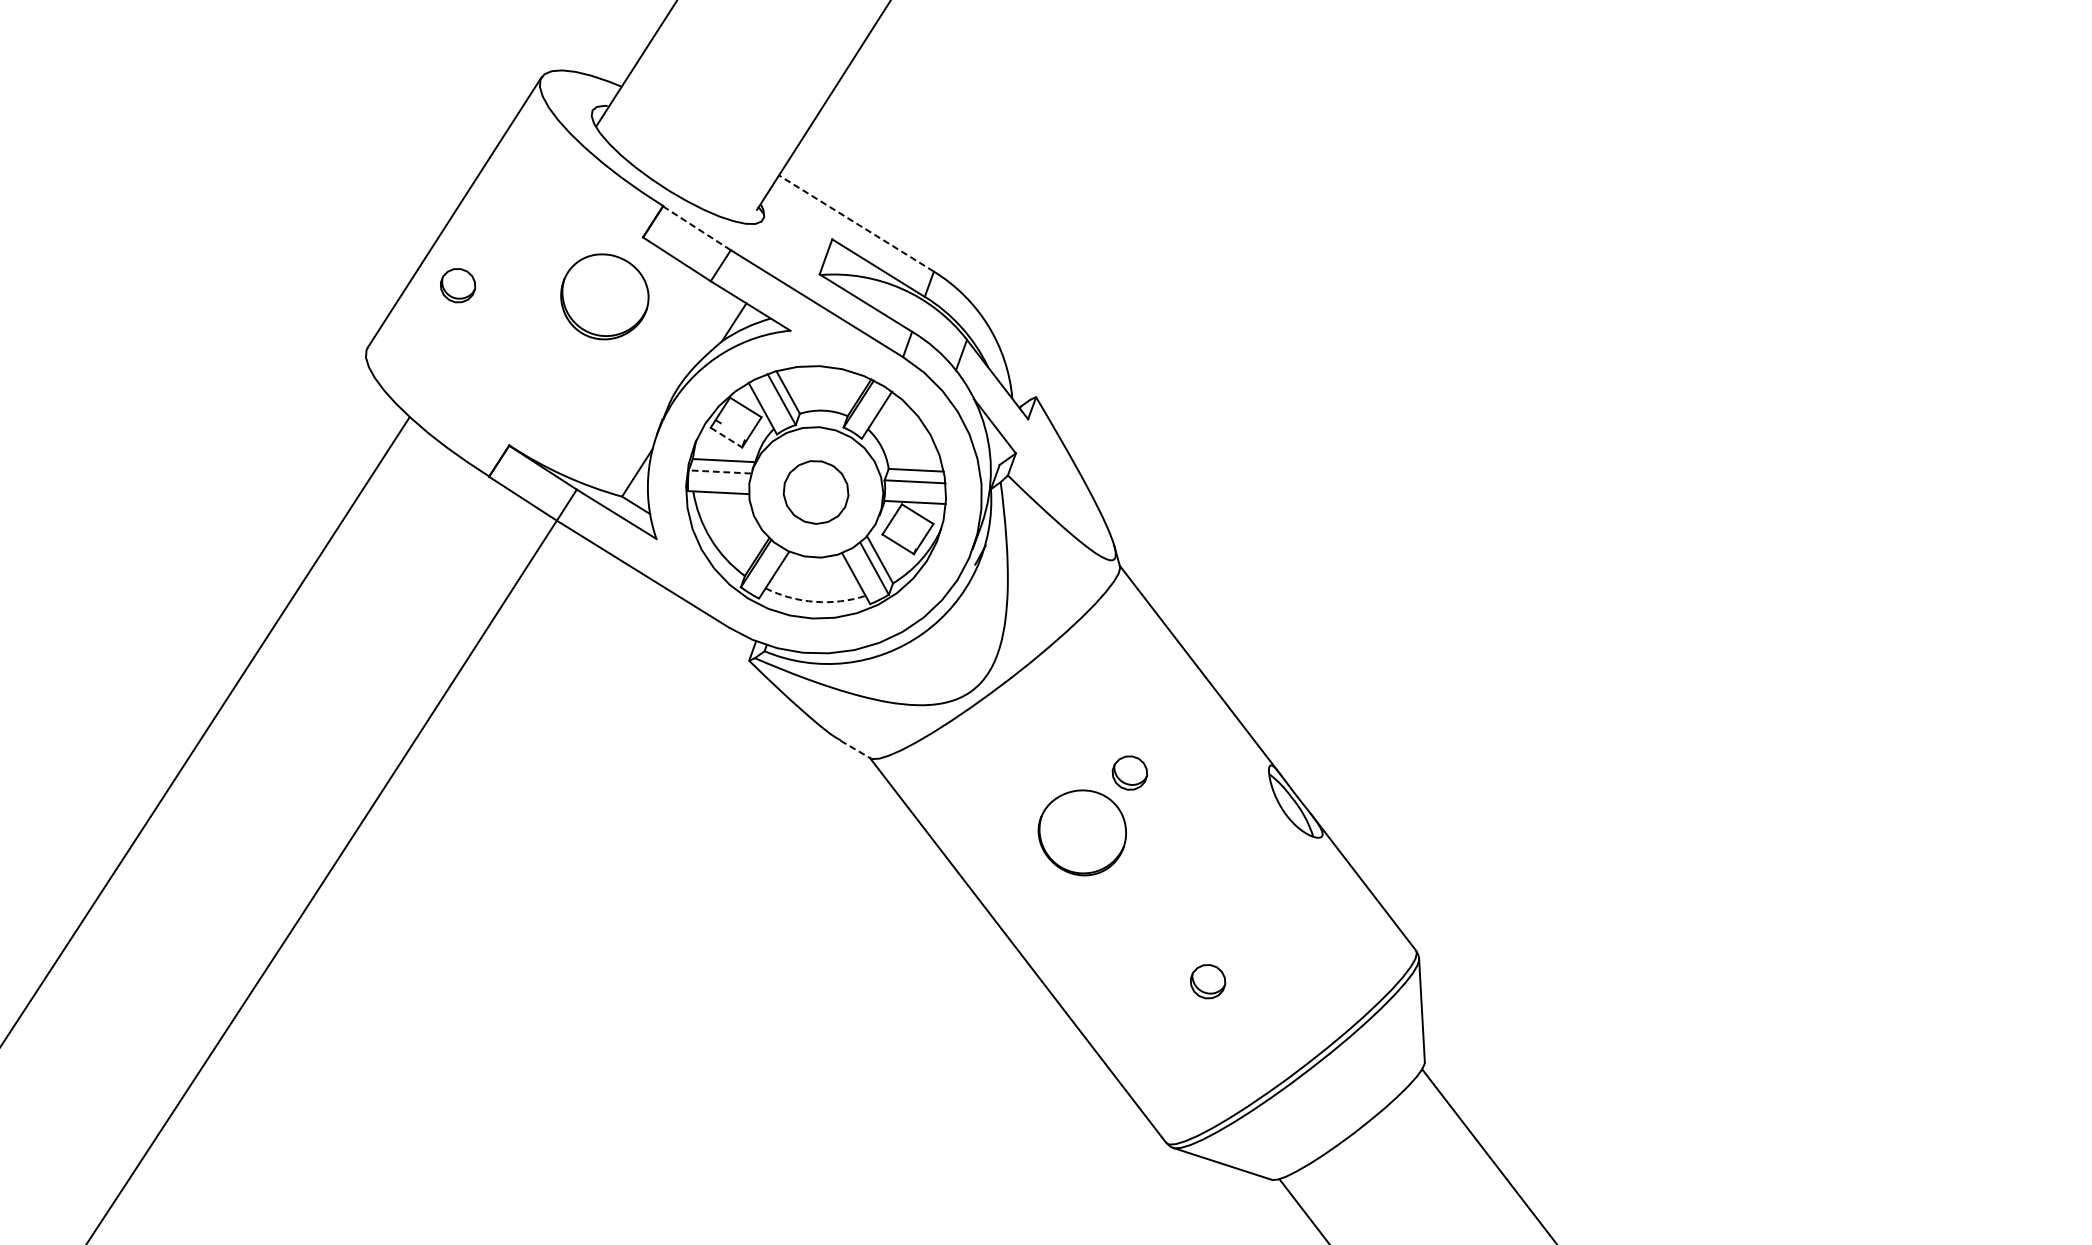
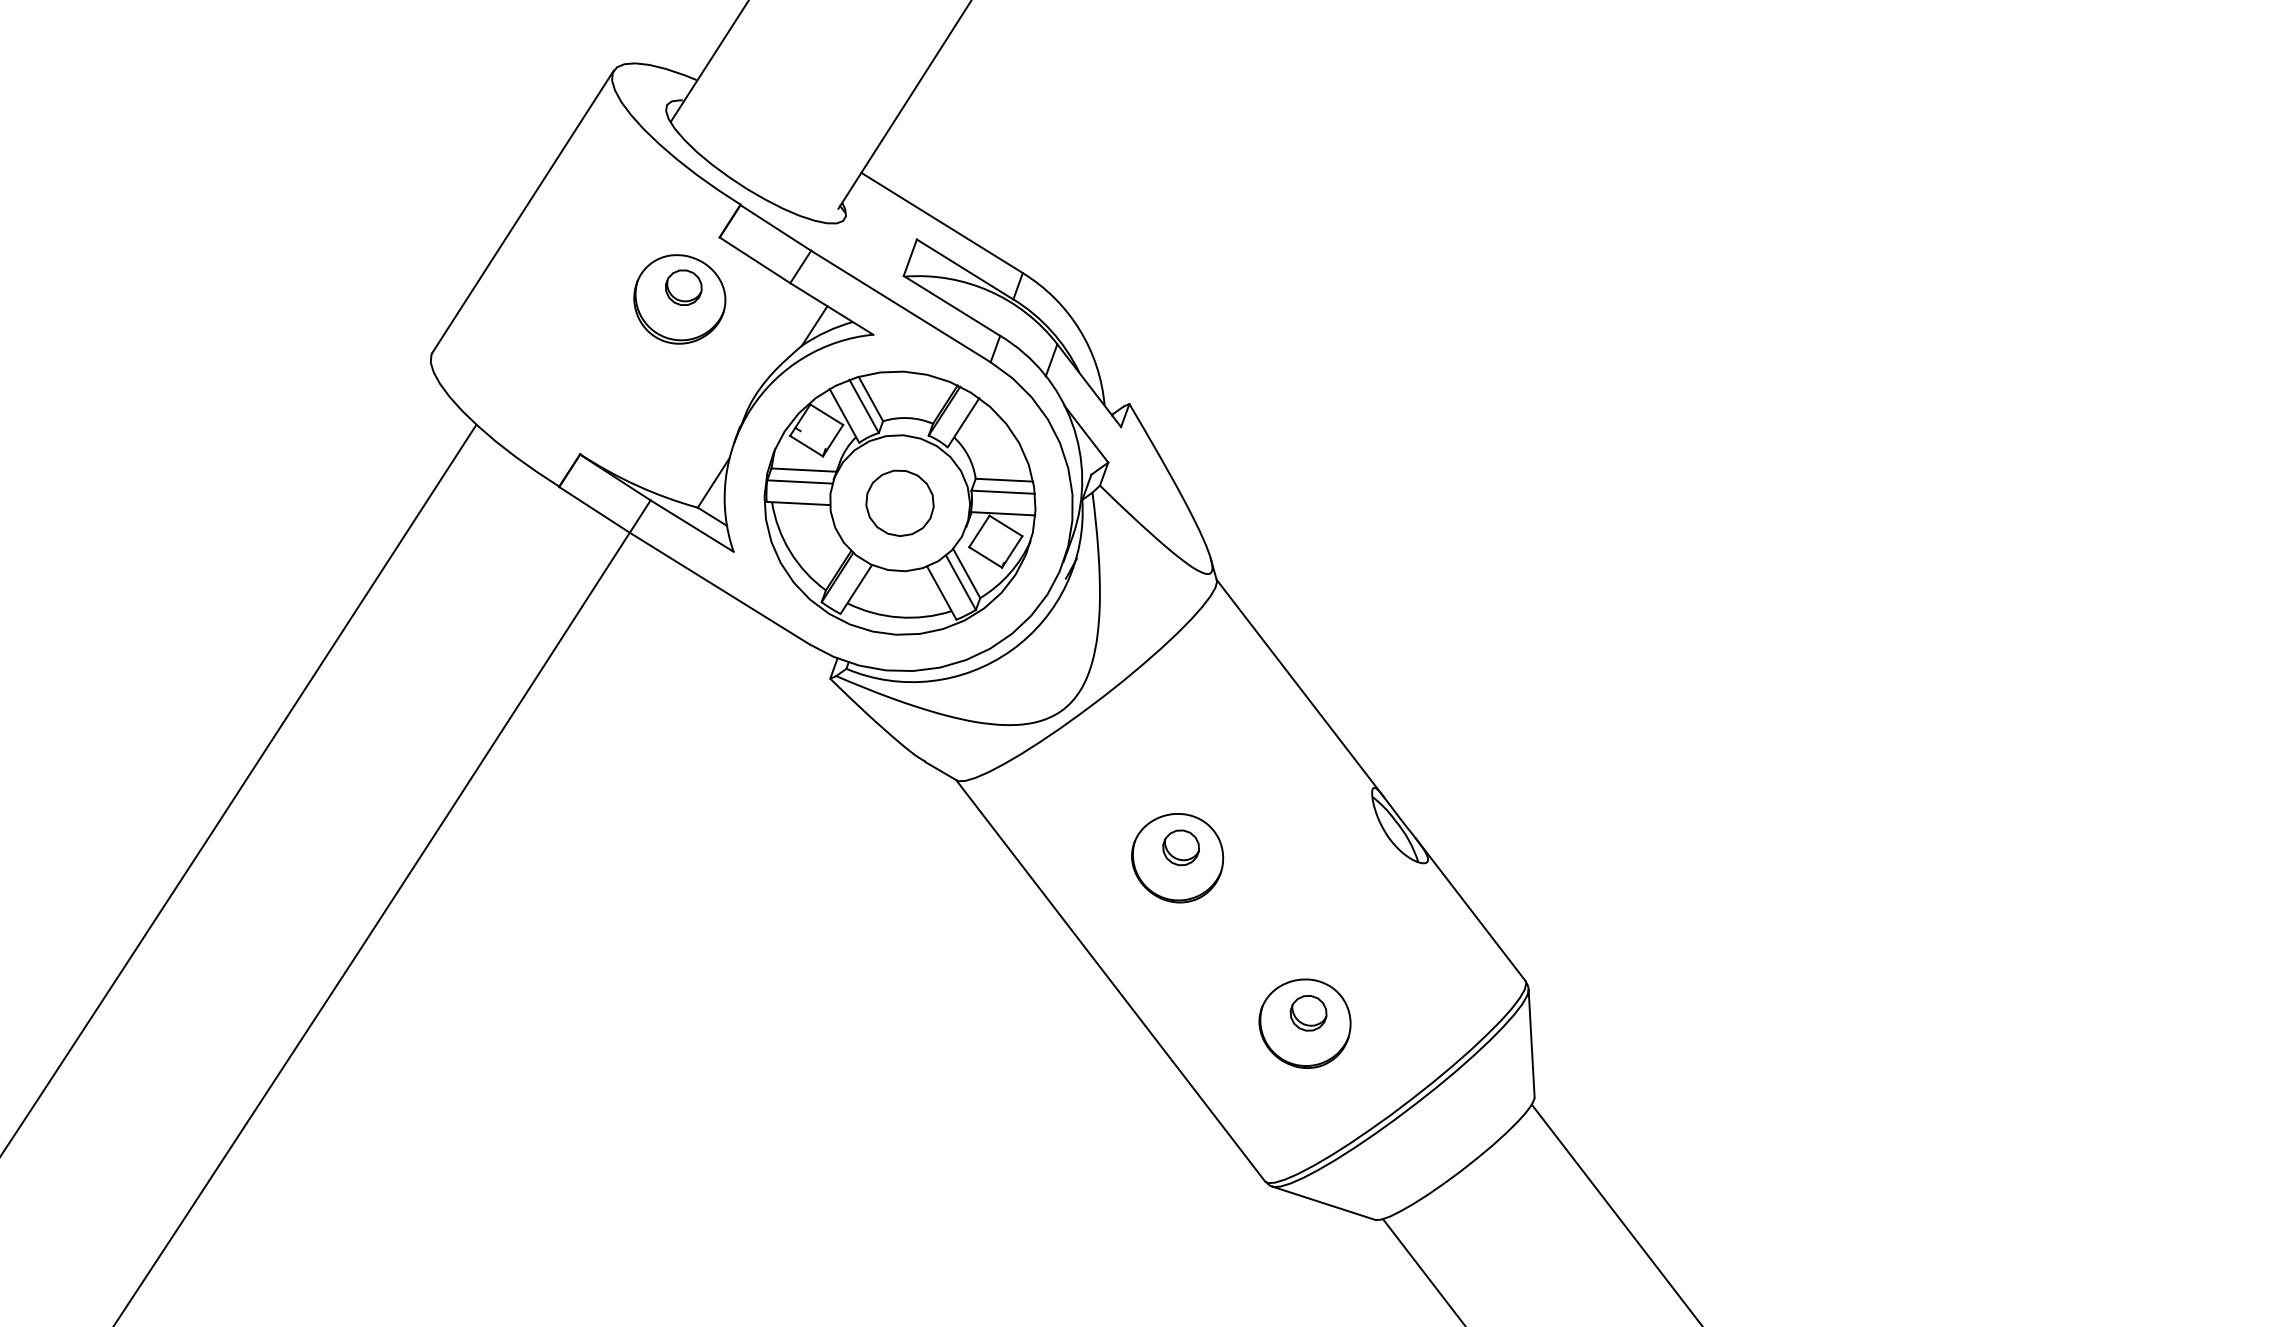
line: (855, 223) -> (941, 222), dashed -> solid
line: (697, 228) -> (776, 228), dashed -> solid
part: (457, 285) -> (683, 287), moved
line: (727, 437) -> (807, 446), dashed -> solid
line: (719, 471) -> (799, 481), dashed -> solid
arc: (814, 601) -> (898, 617), dashed -> solid
line: (855, 749) -> (941, 771), dashed -> solid
part: (1129, 772) -> (1180, 847), moved
part: (1204, 991) -> (1304, 1023), added

